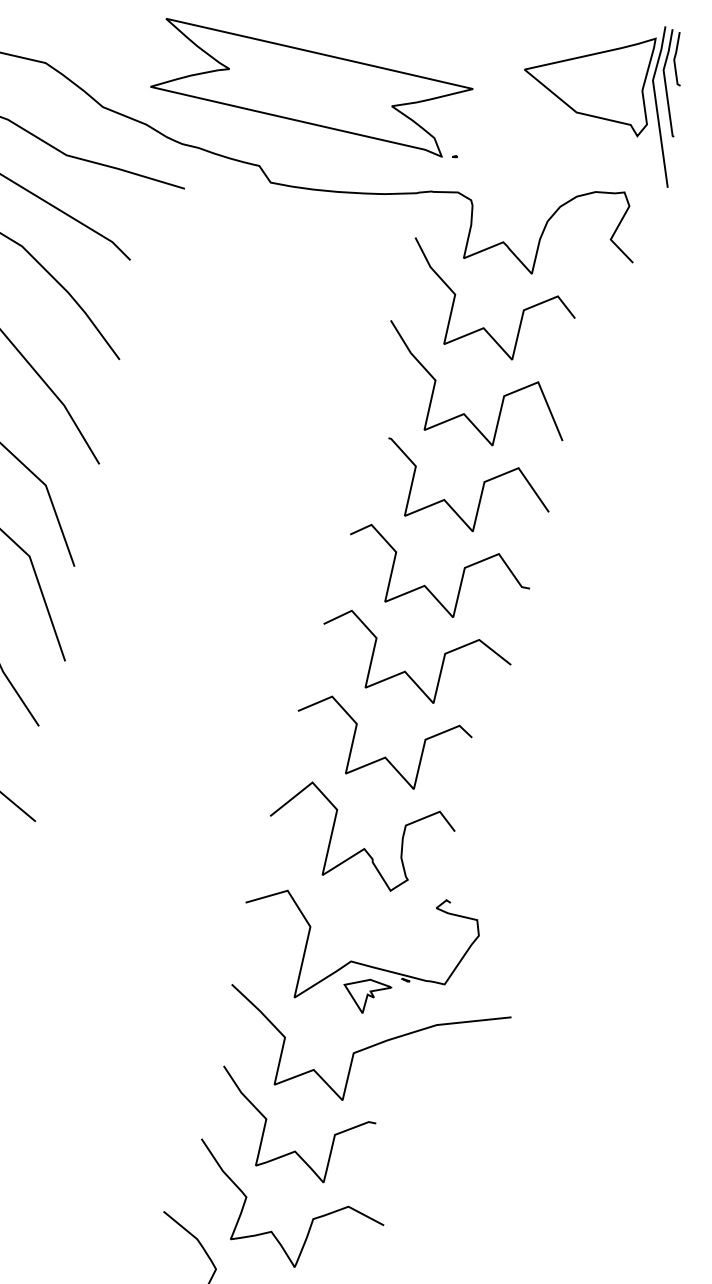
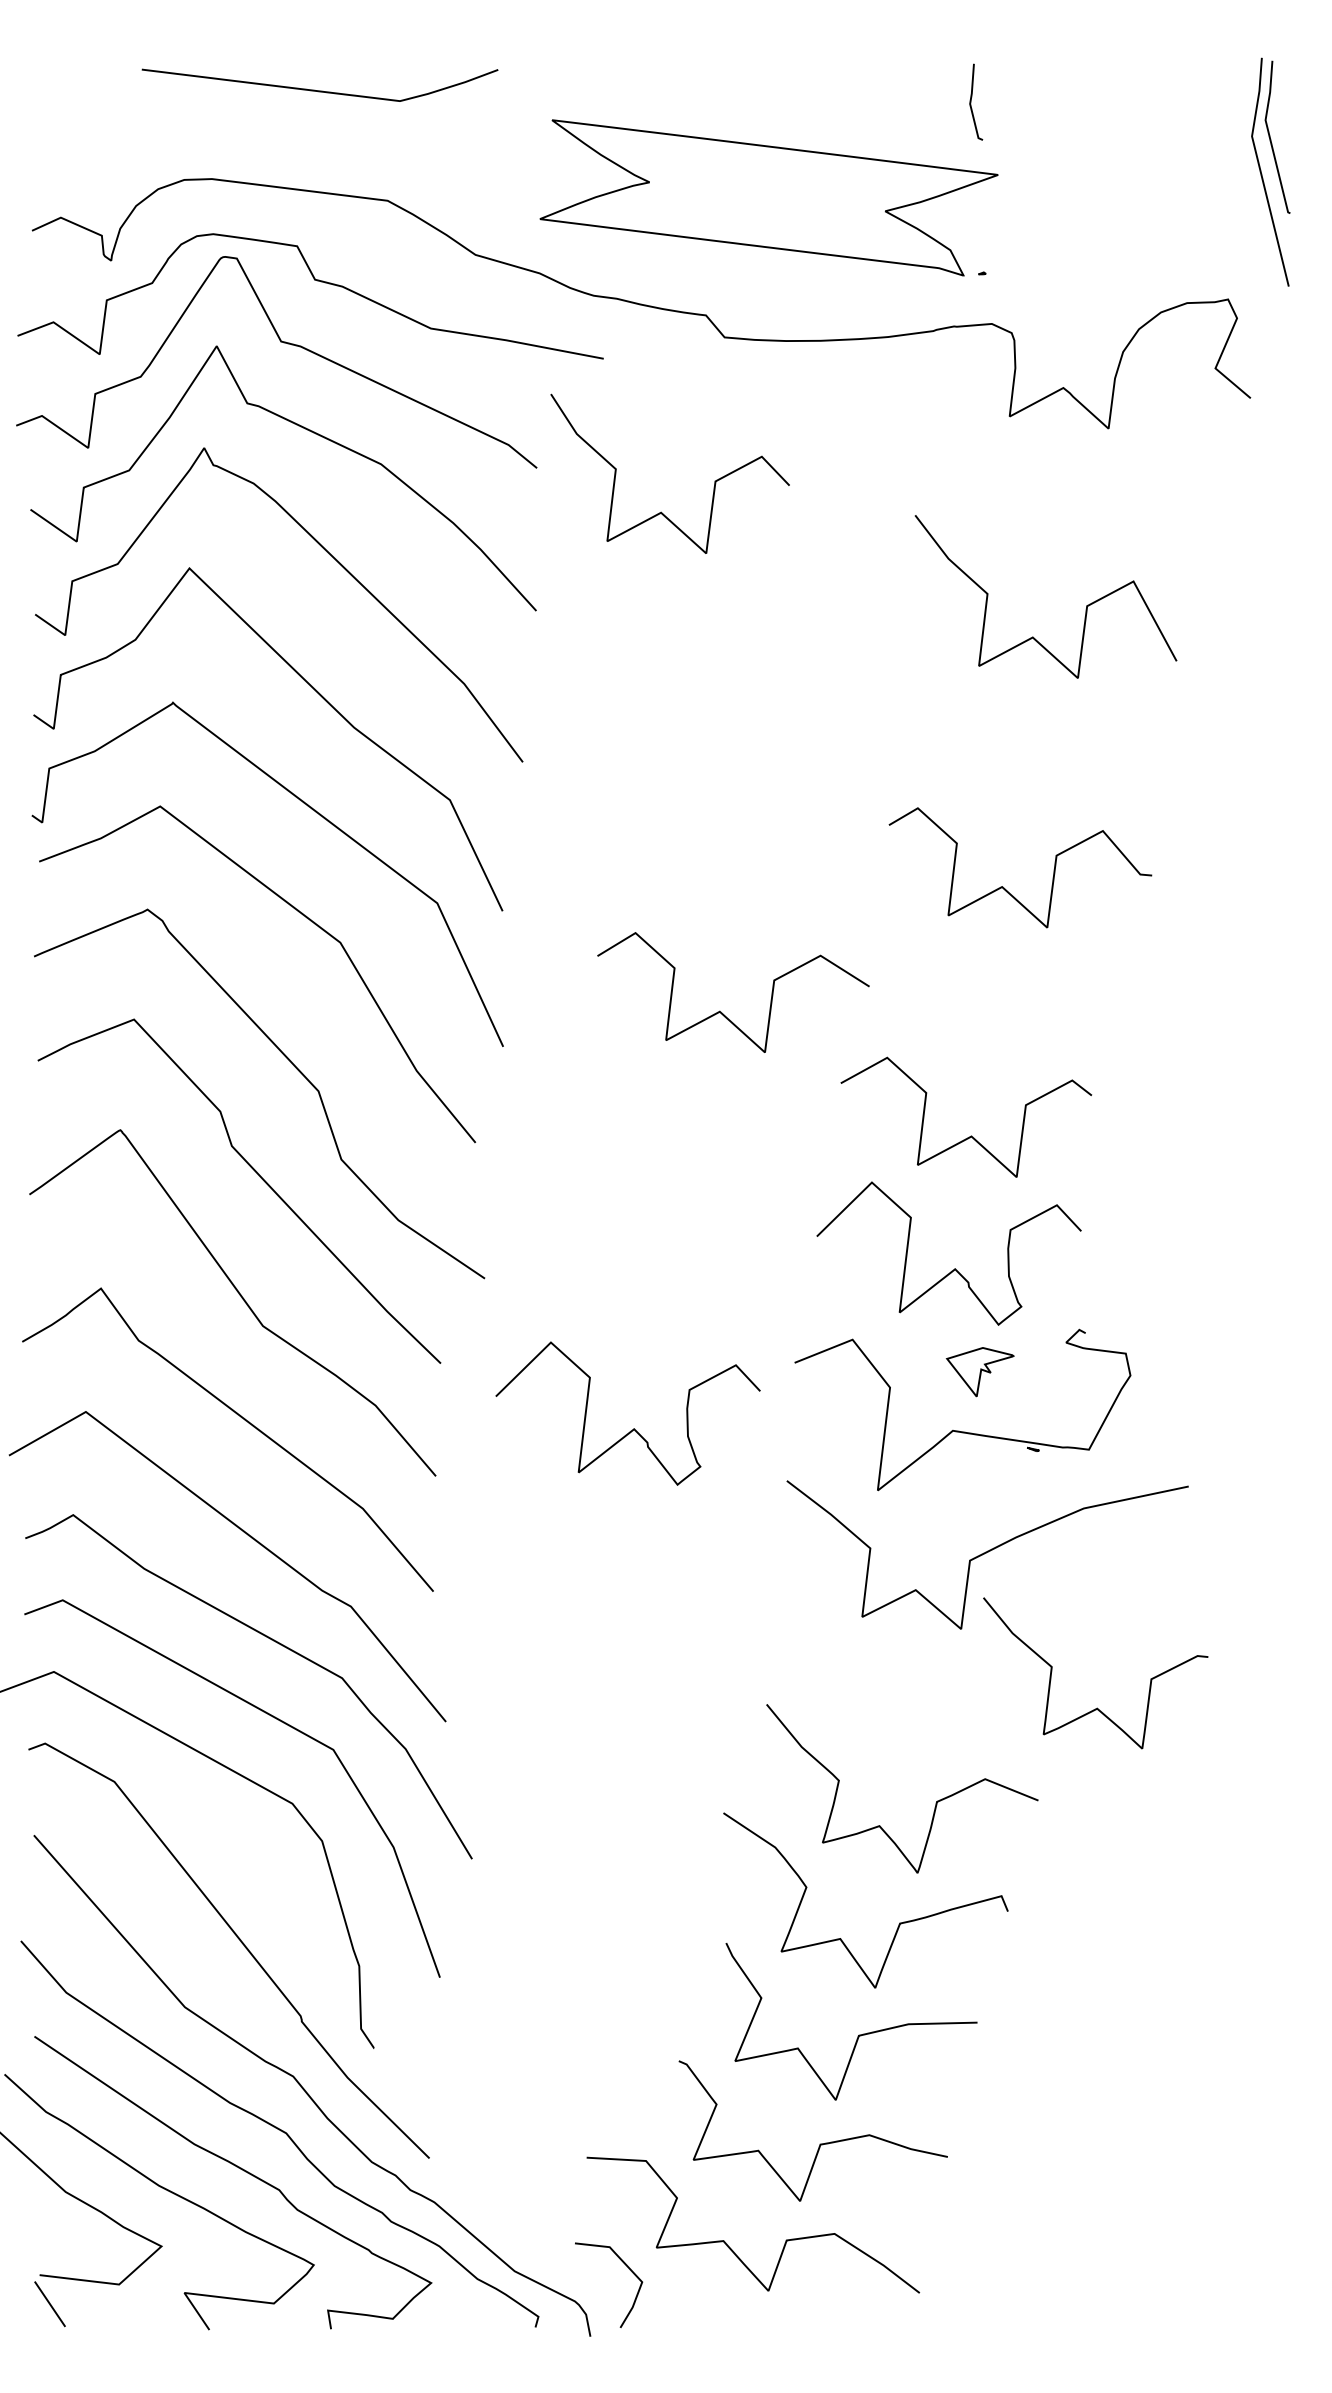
curve: (675, 58) -> (971, 101), moved
part: (587, 80) -> (1158, 146), removed
curve: (484, 327) -> (661, 511), moved
curve: (480, 493) -> (1068, 747), removed
curve: (406, 671) -> (721, 1011), moved
curve: (128, 936) -> (633, 1428), added
part: (366, 996) -> (979, 1372), moved
curve: (295, 1150) -> (1097, 1707), moved

